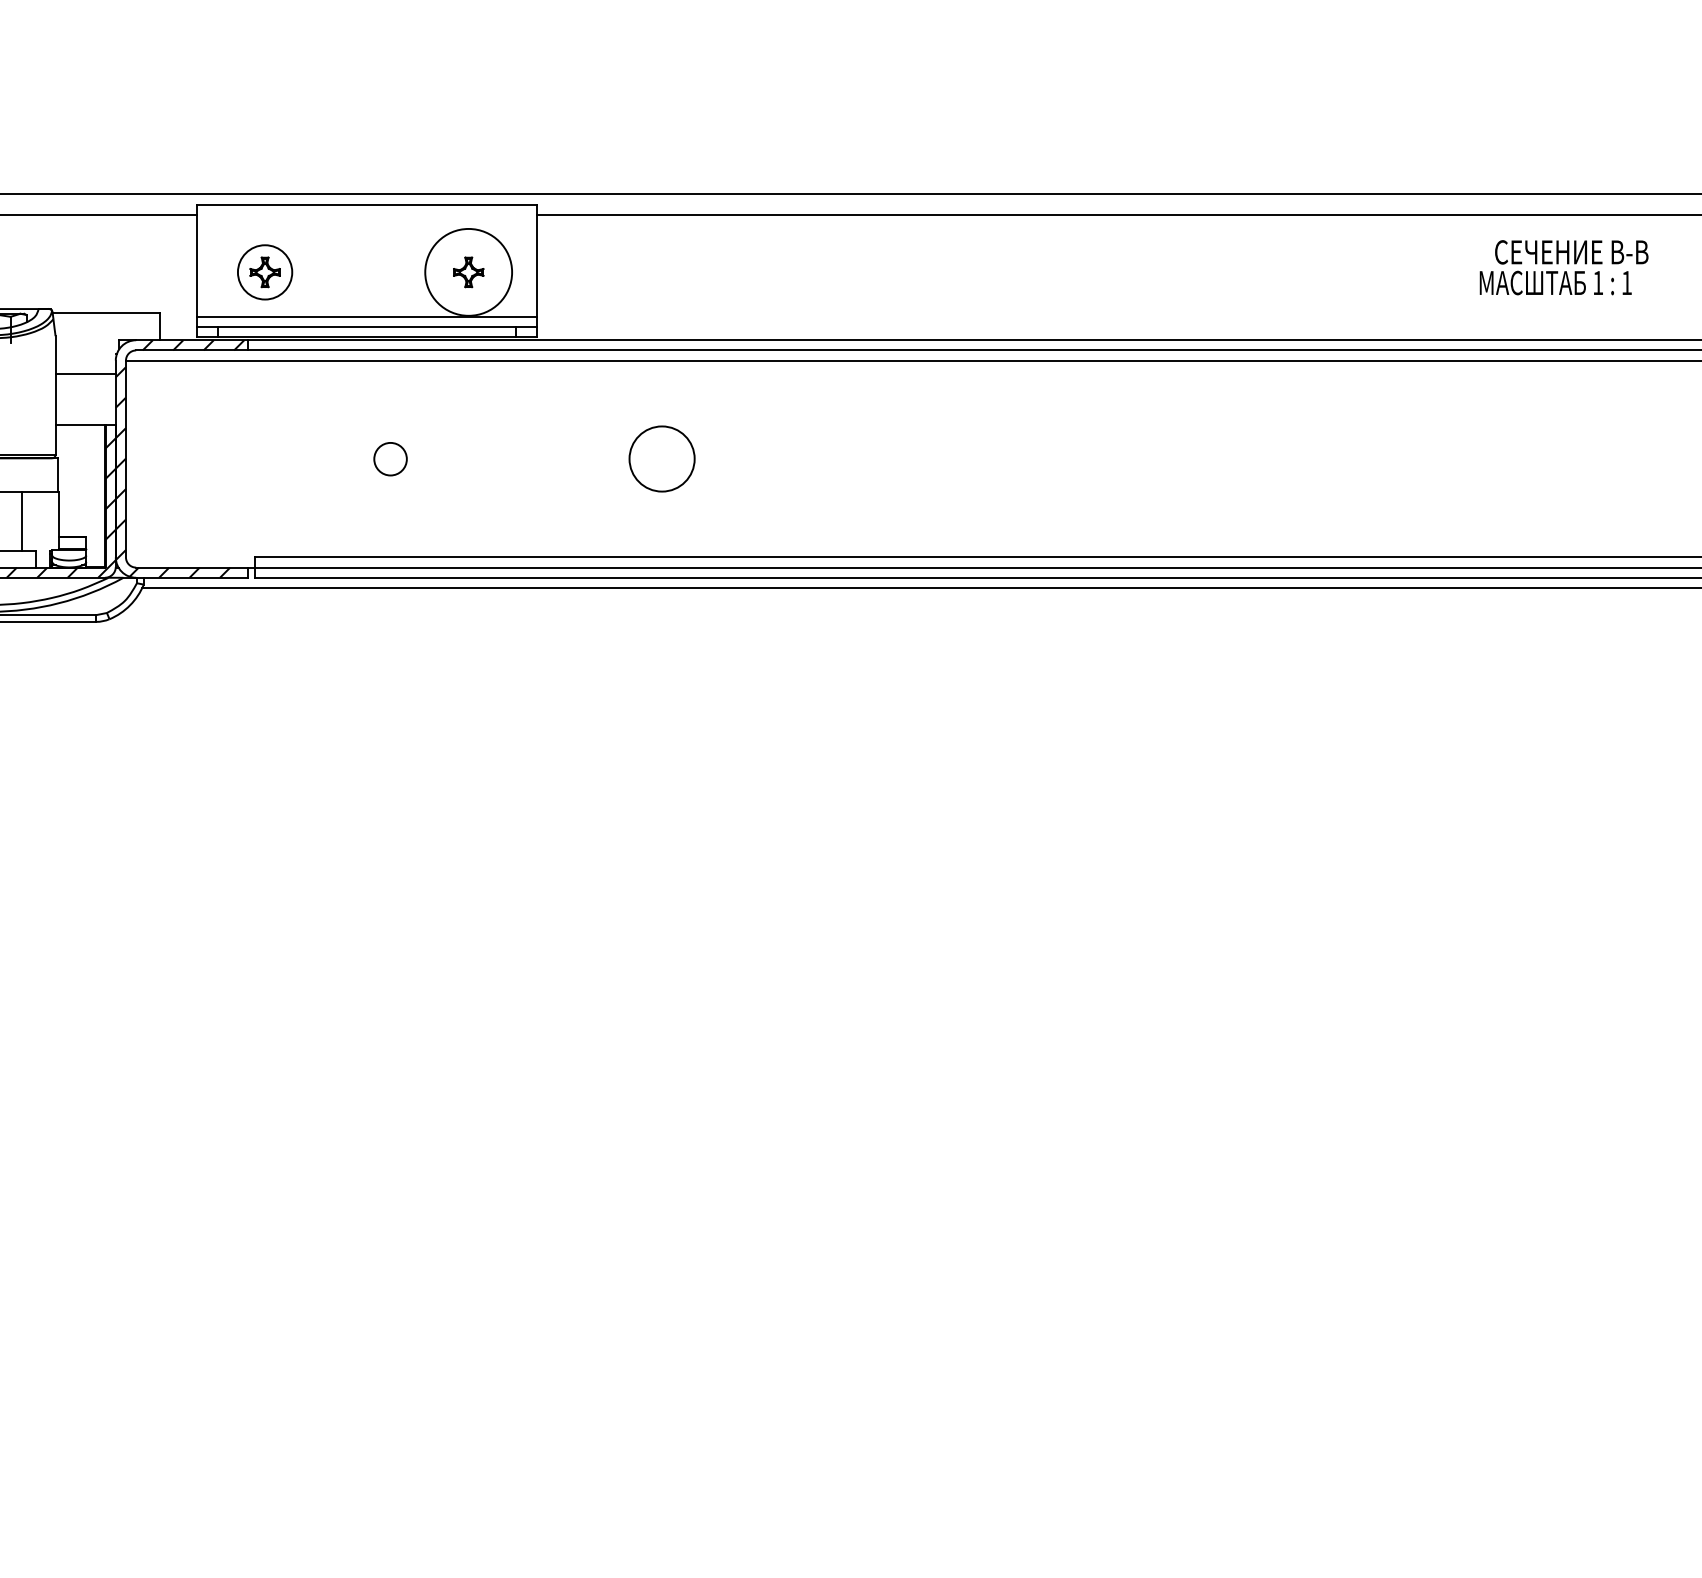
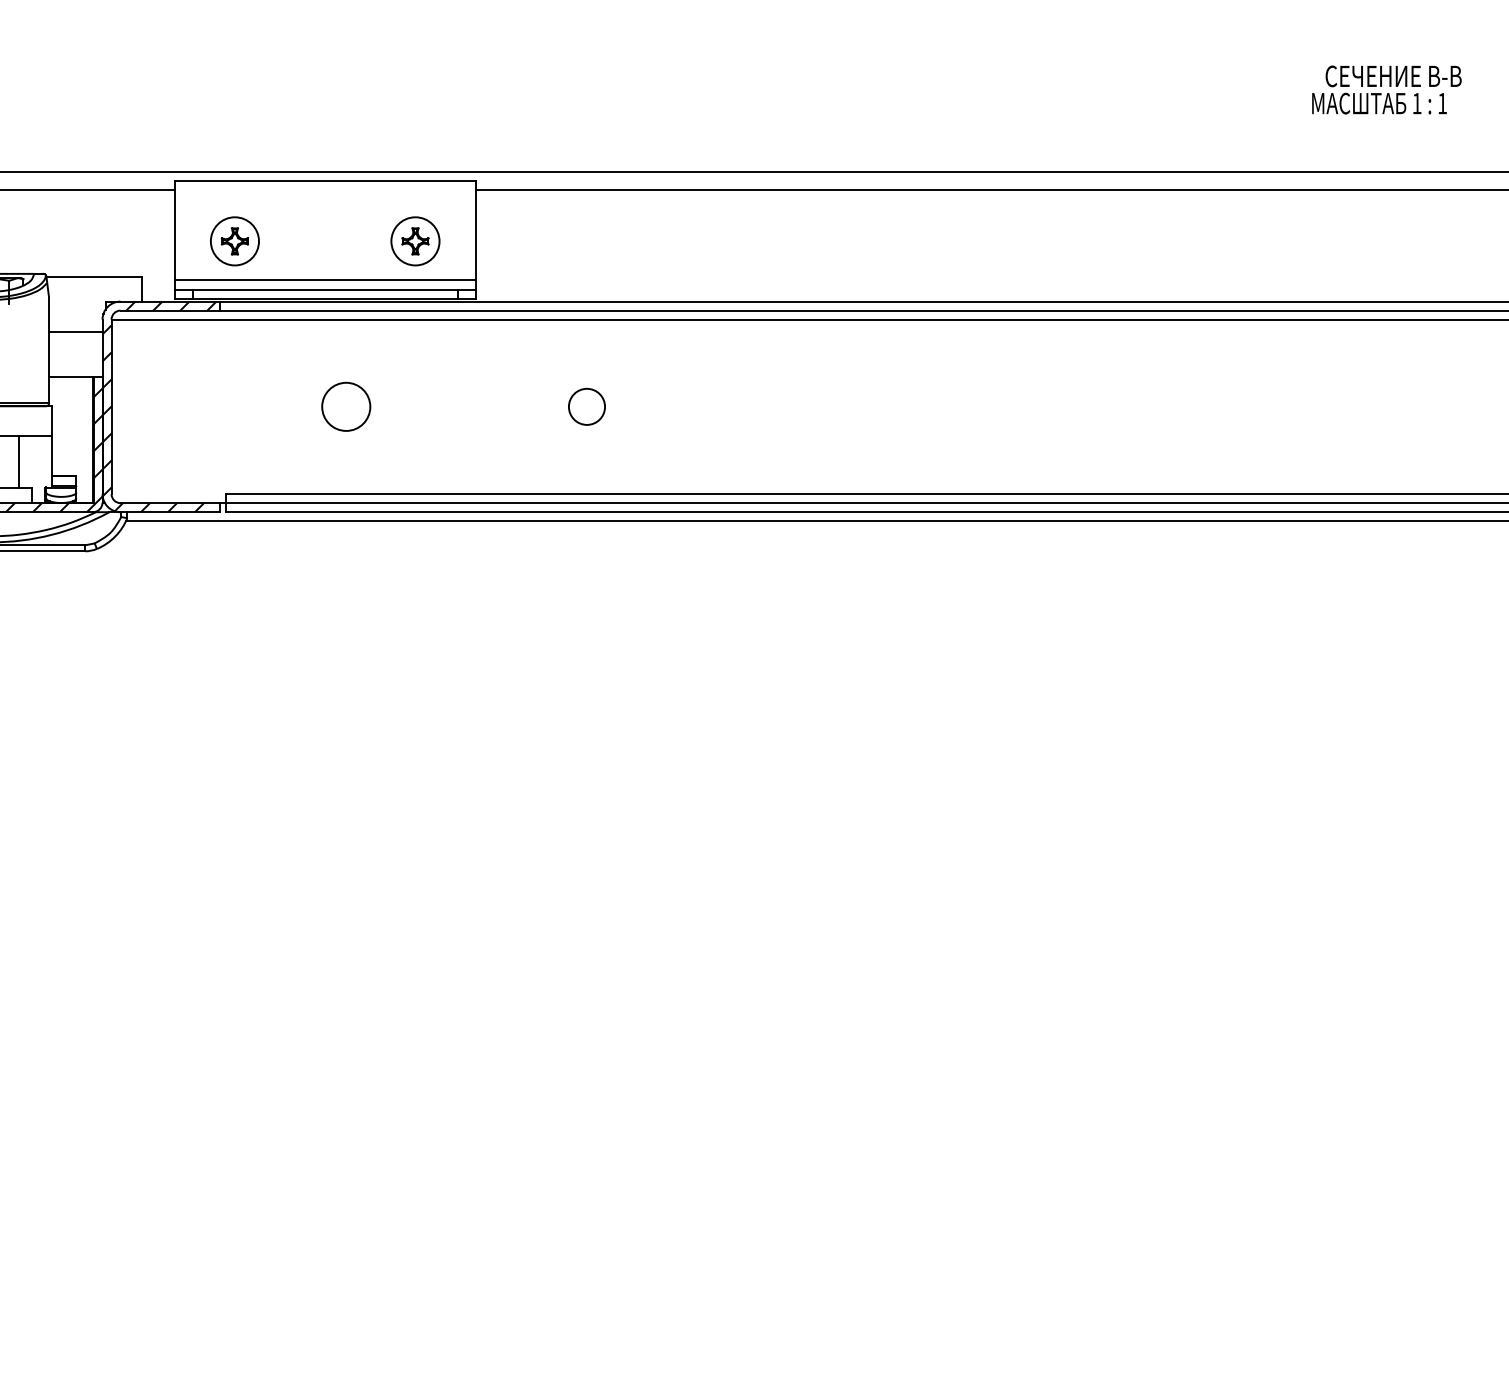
text: (1563, 267) -> (1386, 89), moved
circle: (468, 272) -> (415, 241), size x0.62
circle: (661, 458) -> (586, 406), size x0.62
circle: (390, 459) -> (346, 407), size x1.67

